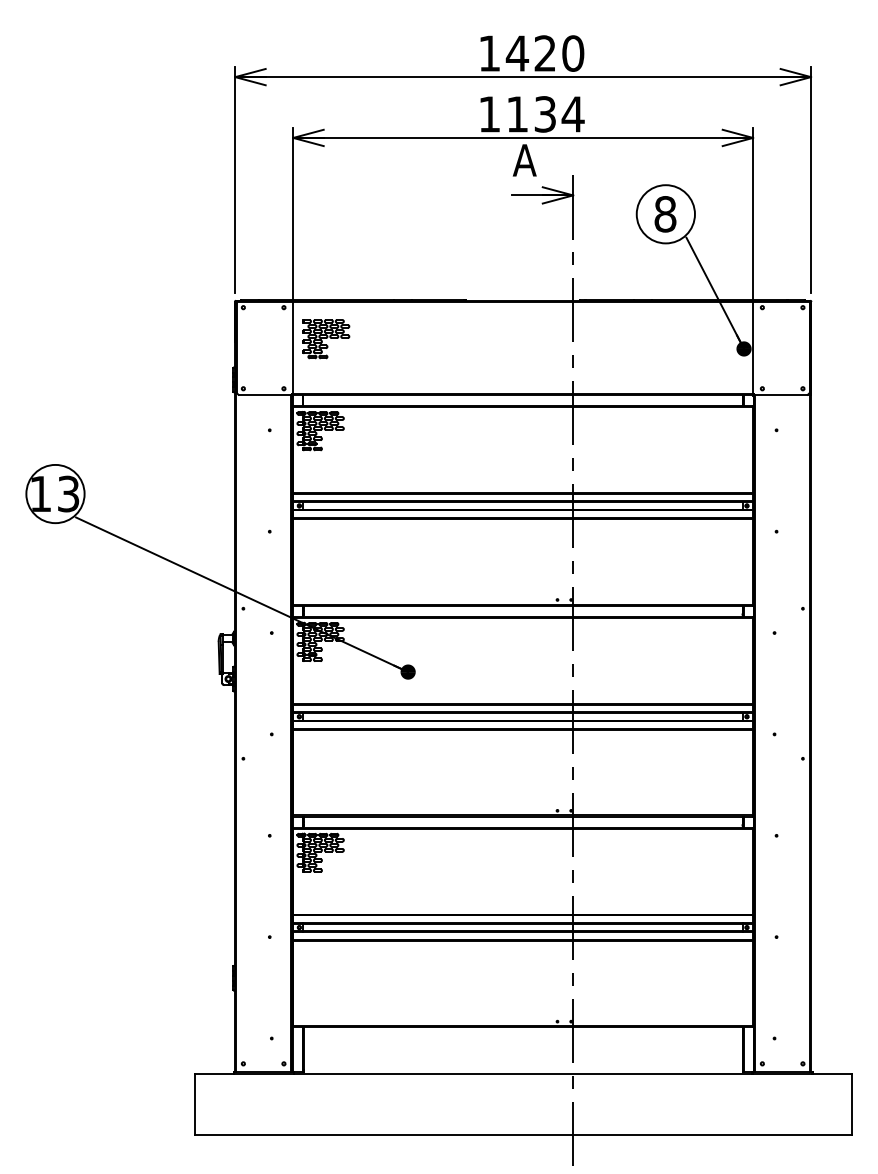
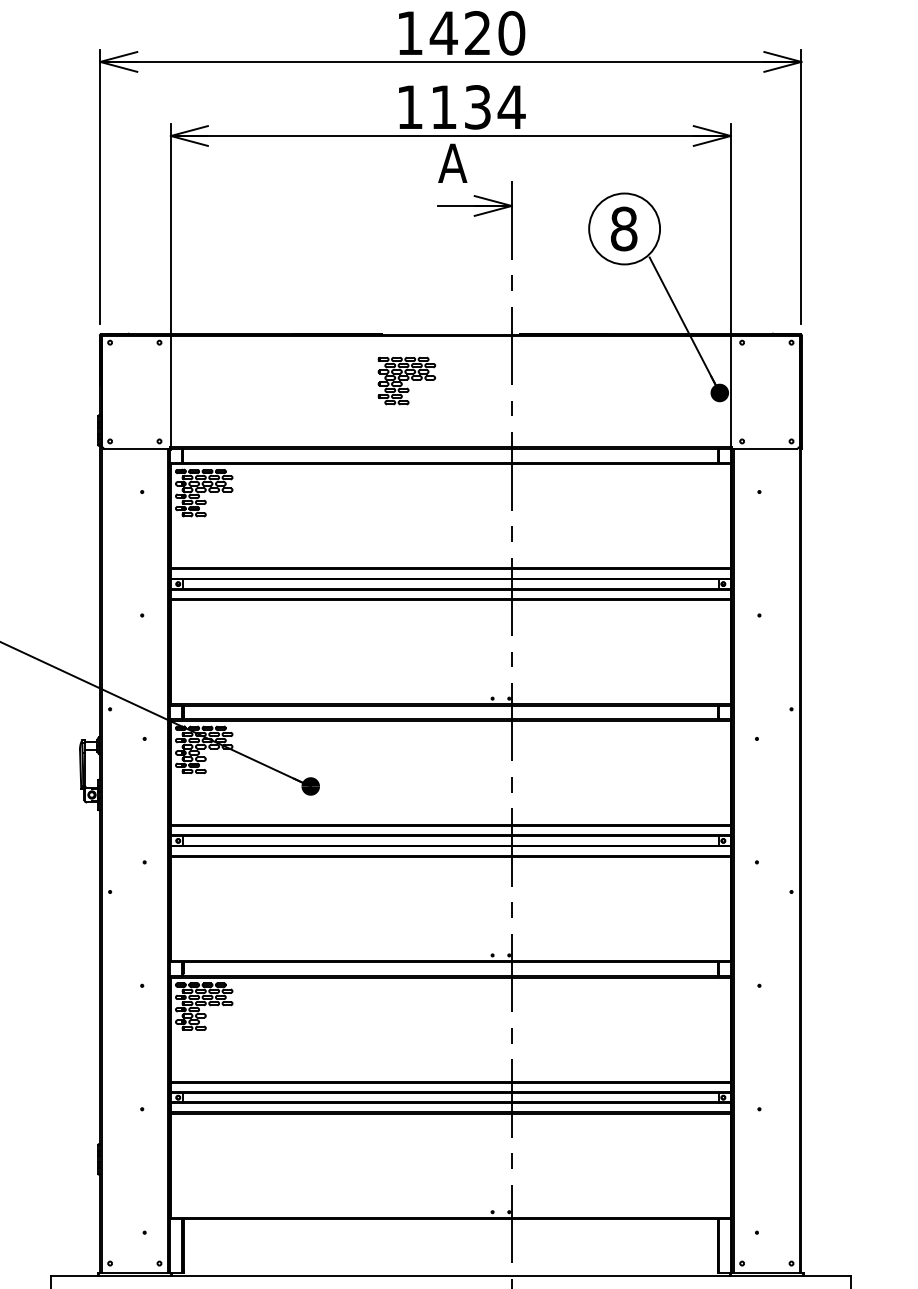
part: (326, 339) -> (407, 381), moved

